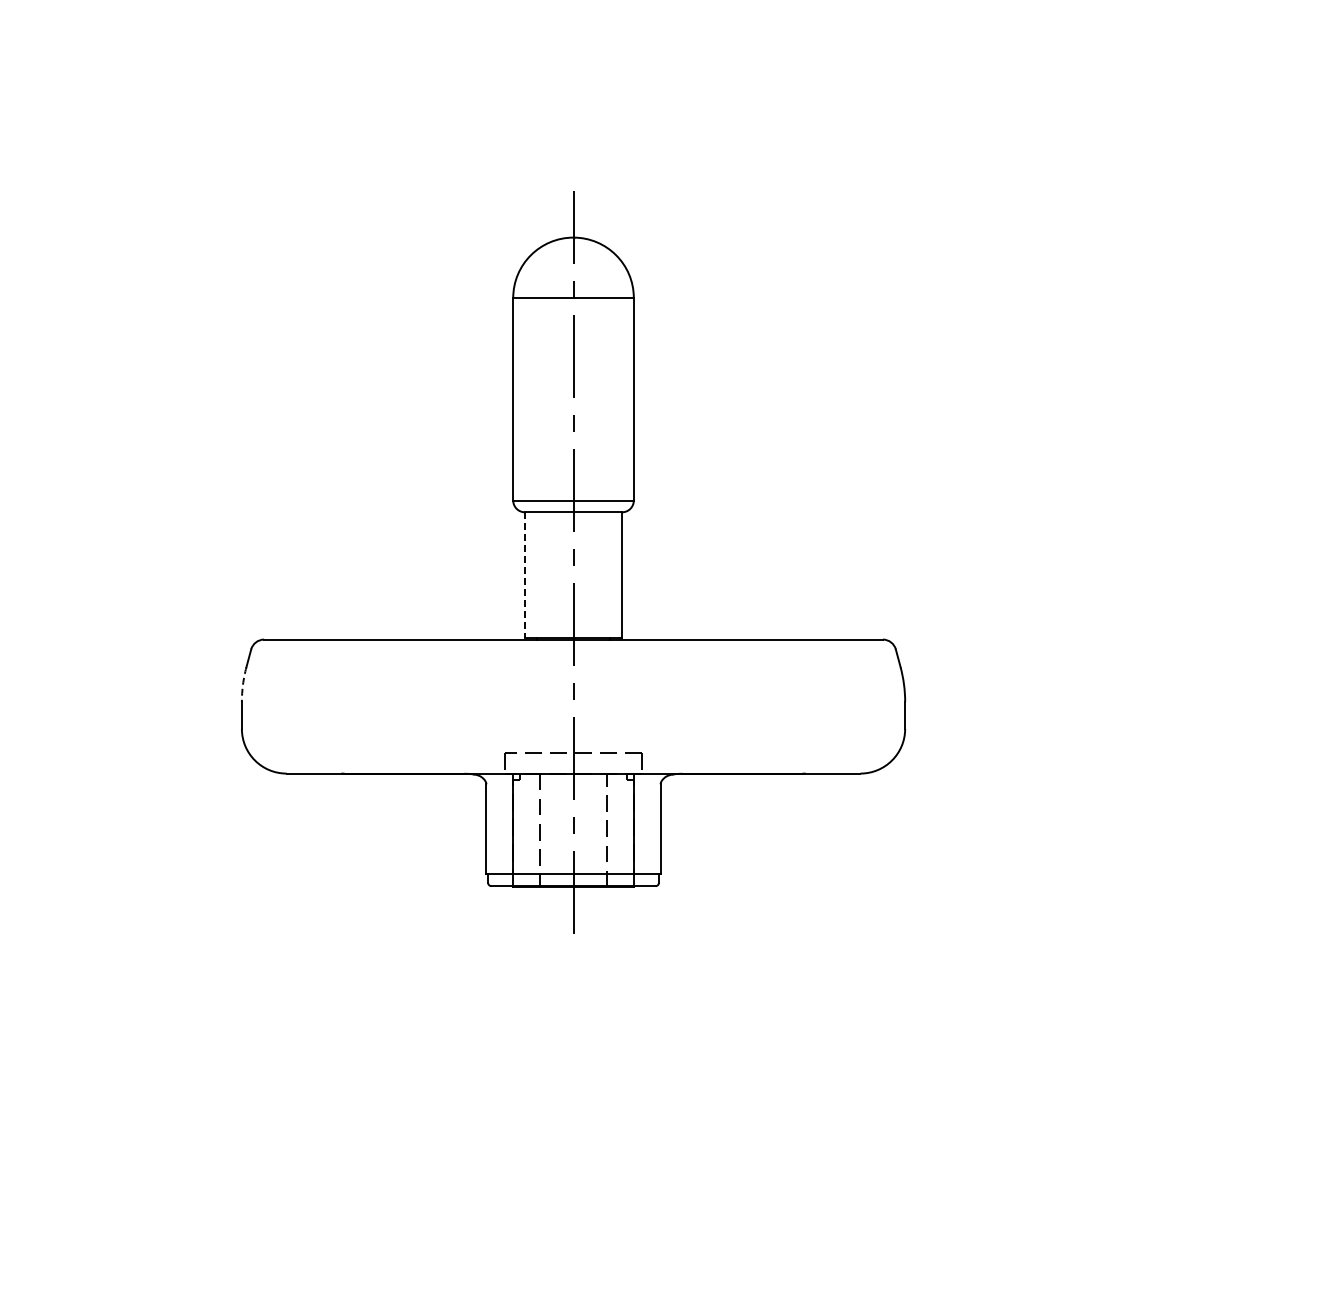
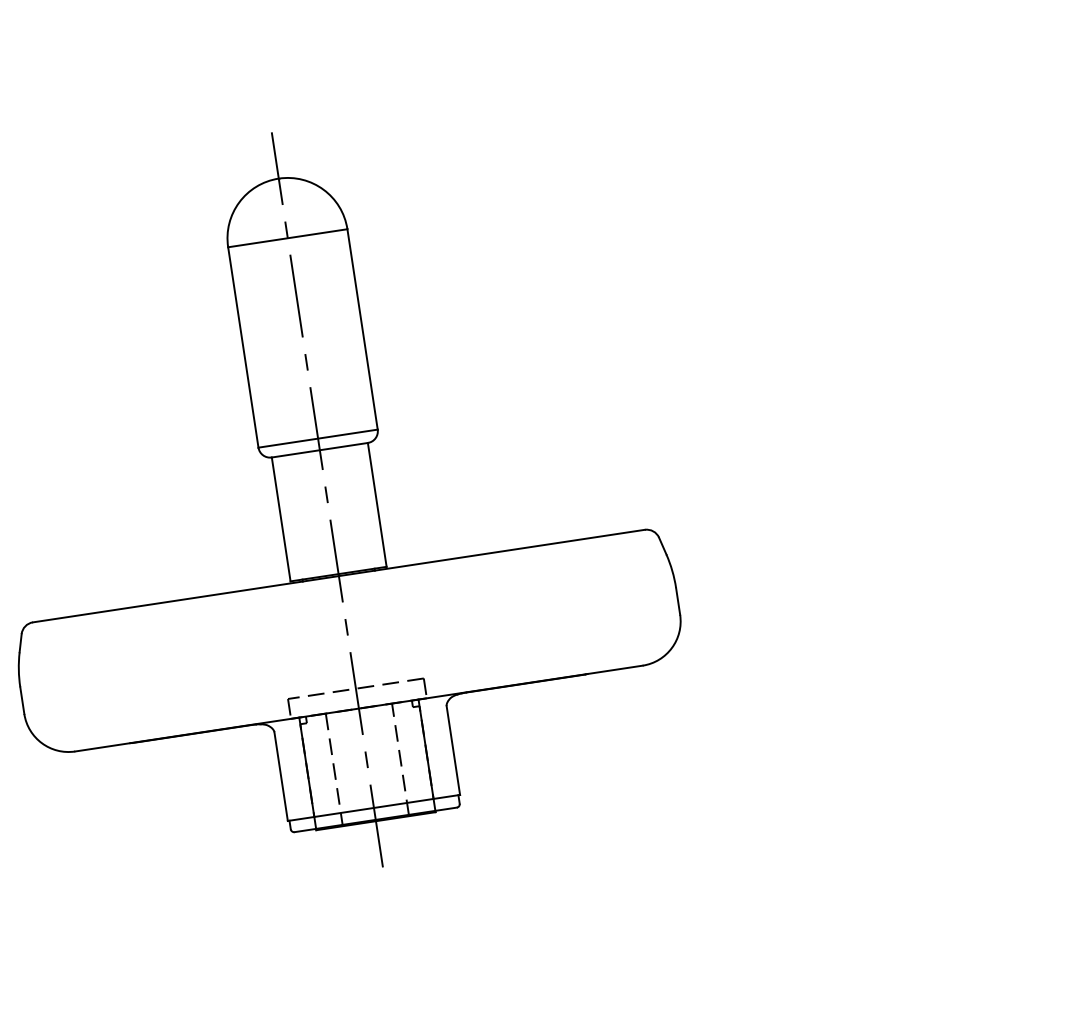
line: (524, 574) -> (280, 519), dashed -> solid
arc: (243, 684) -> (19, 669), dashed -> solid

